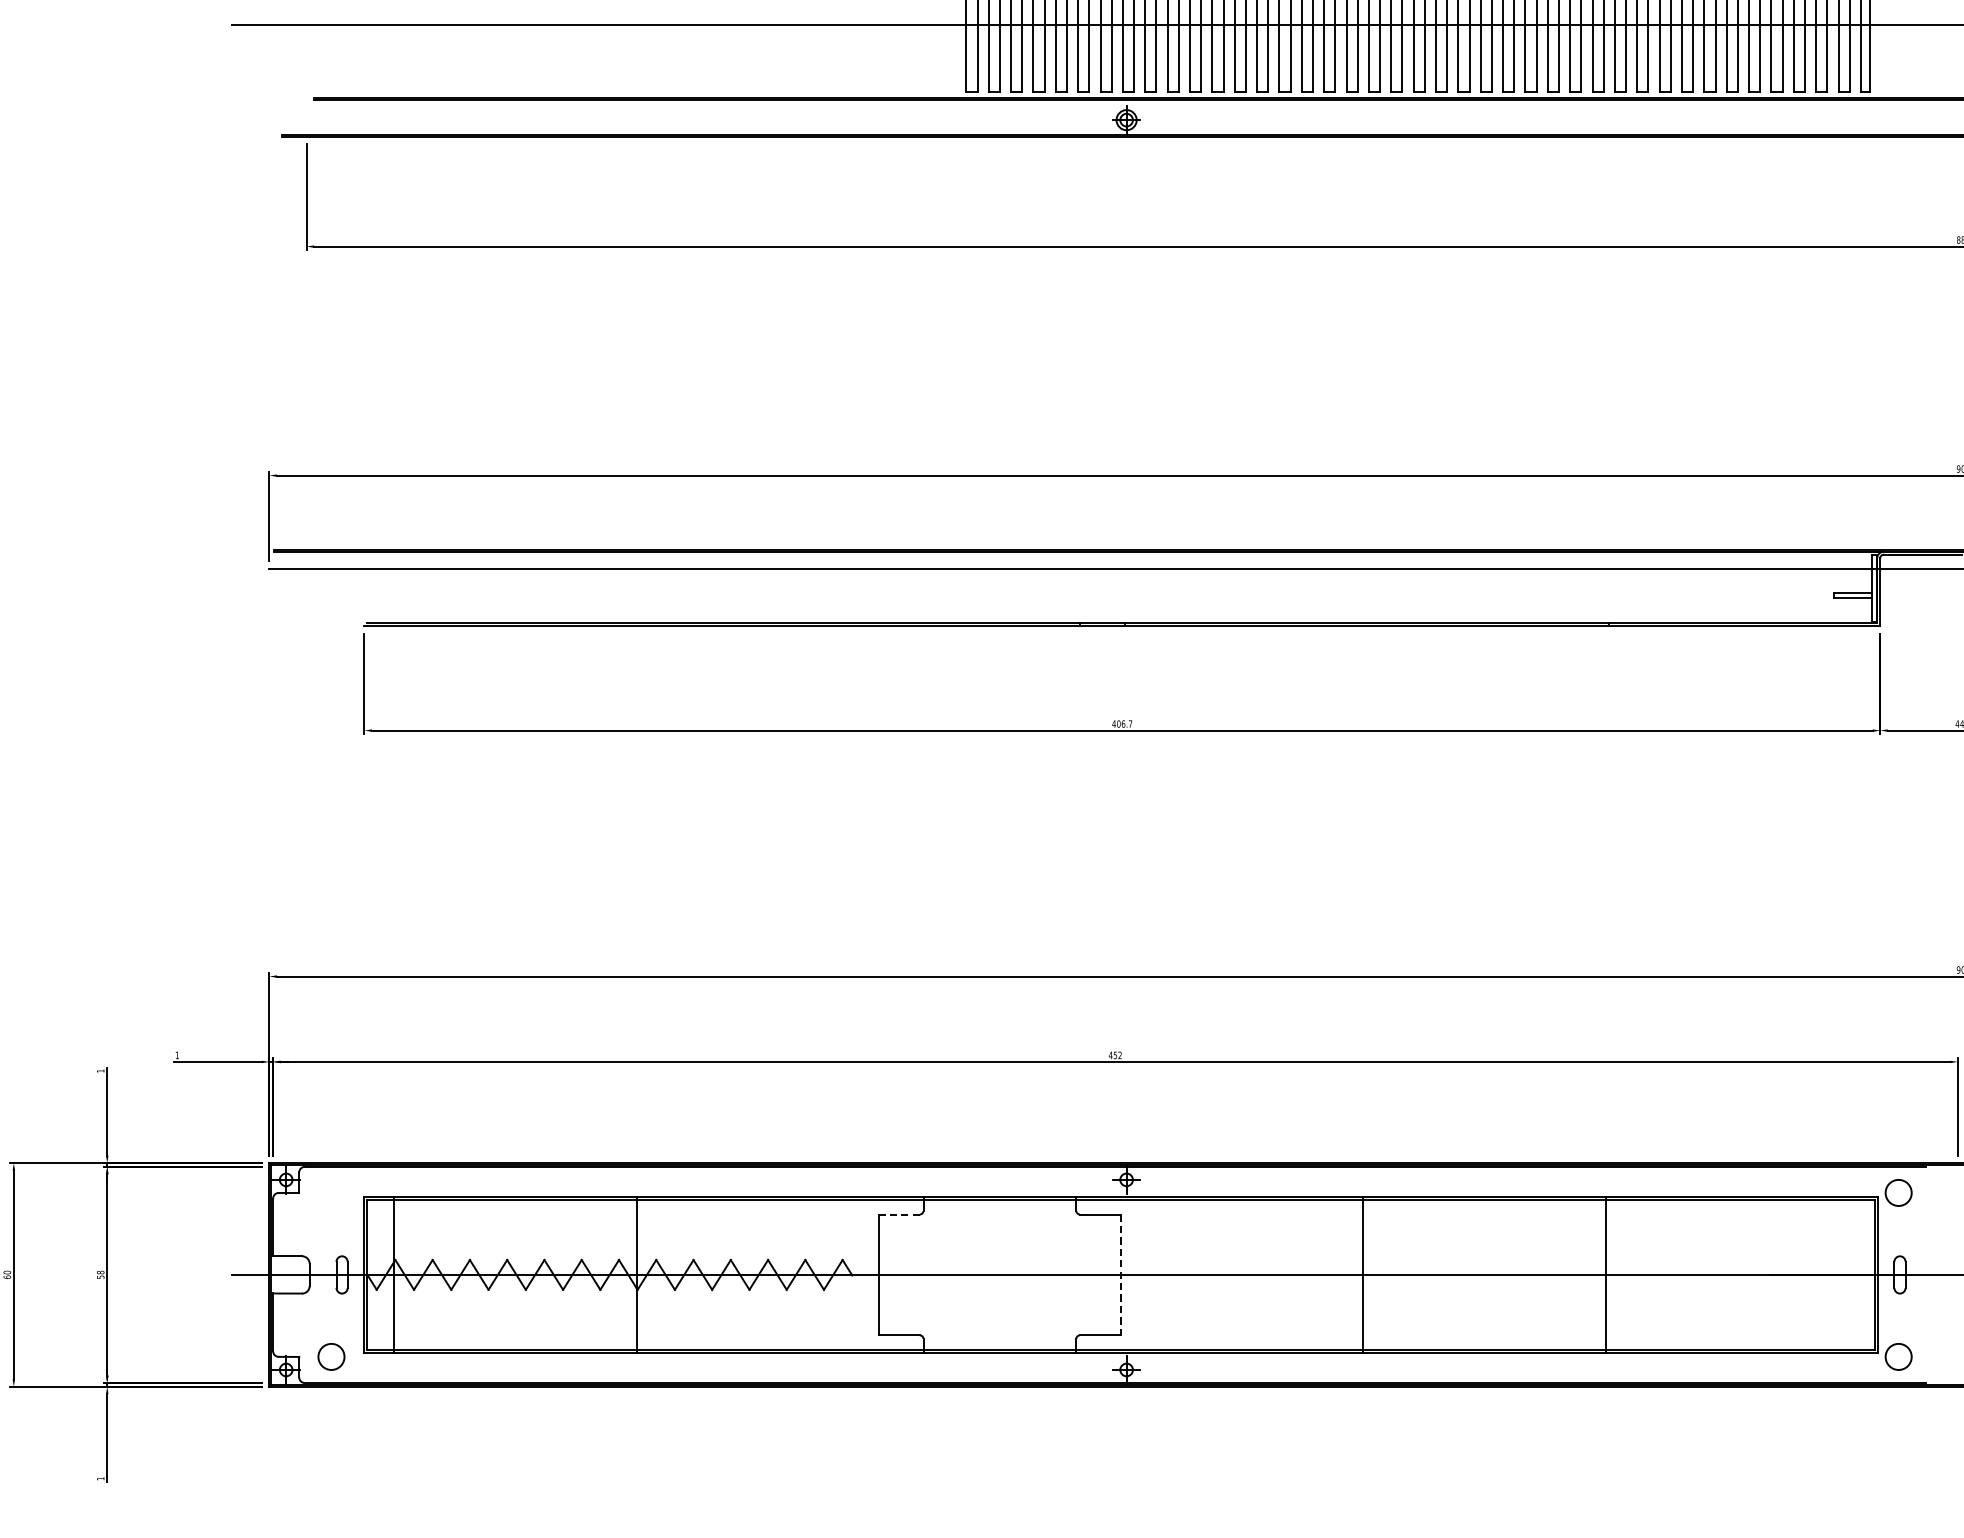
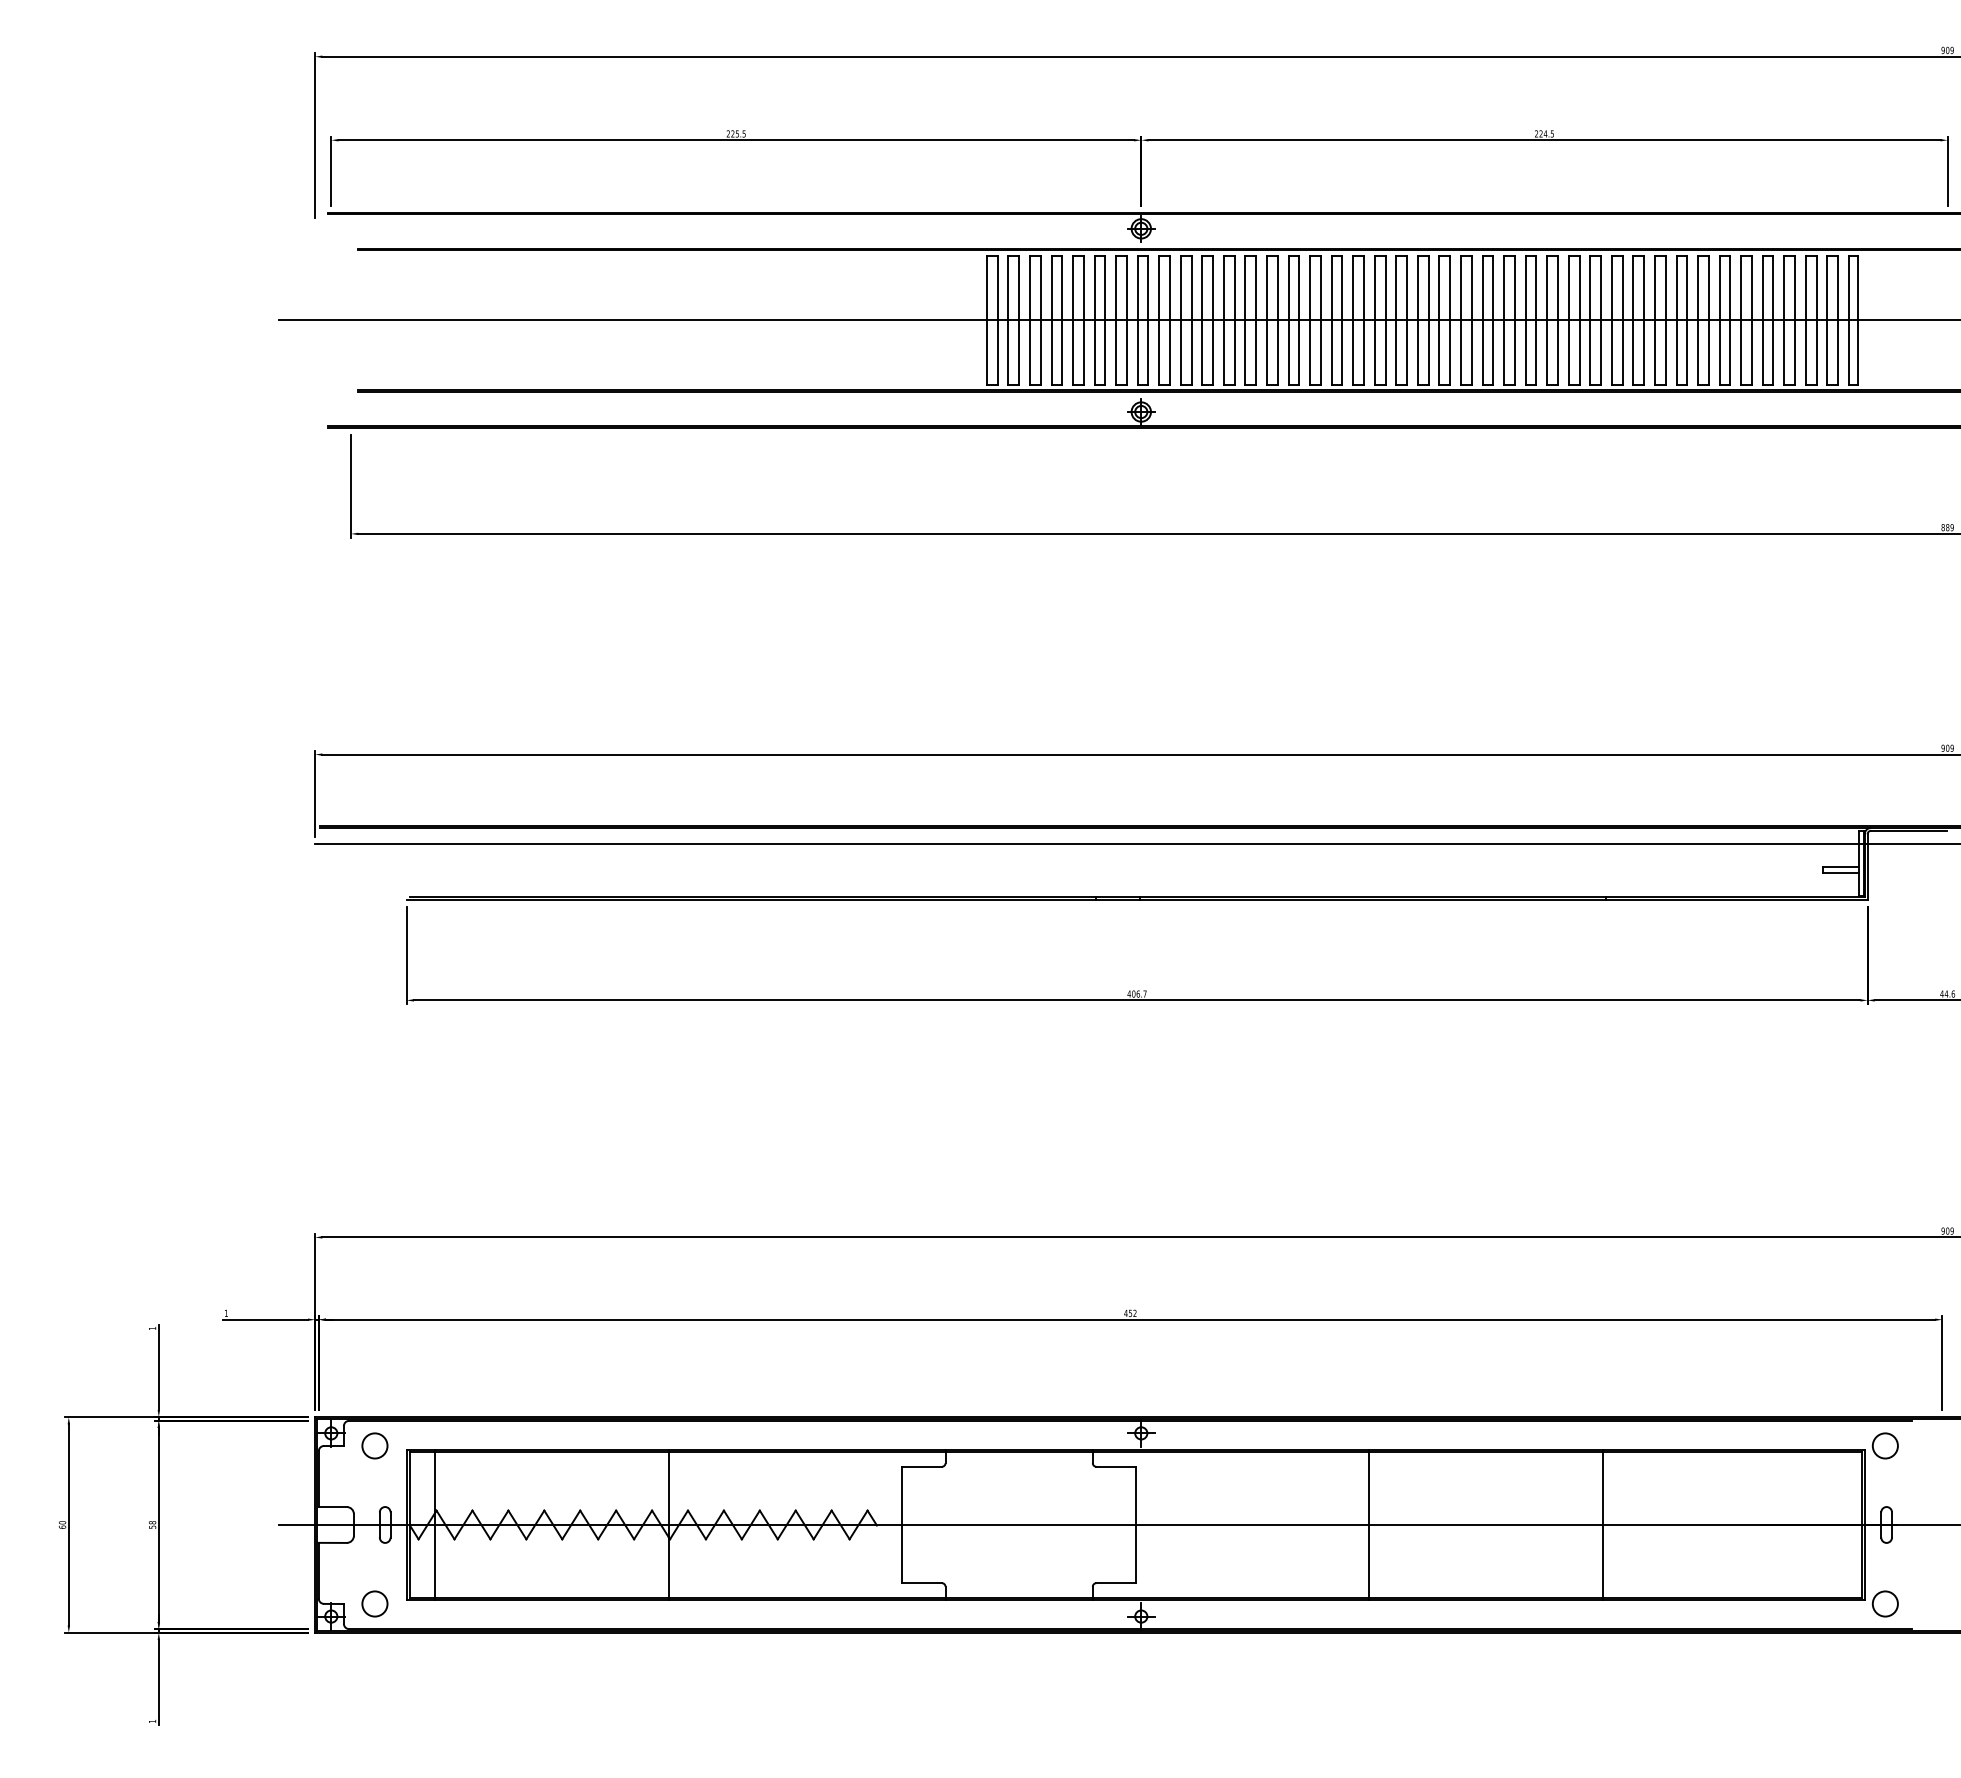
circle: (330, 1192) -> (374, 1445), added
line: (899, 1214) -> (922, 1466), dashed -> solid
line: (1120, 1275) -> (1135, 1525), dashed -> solid

